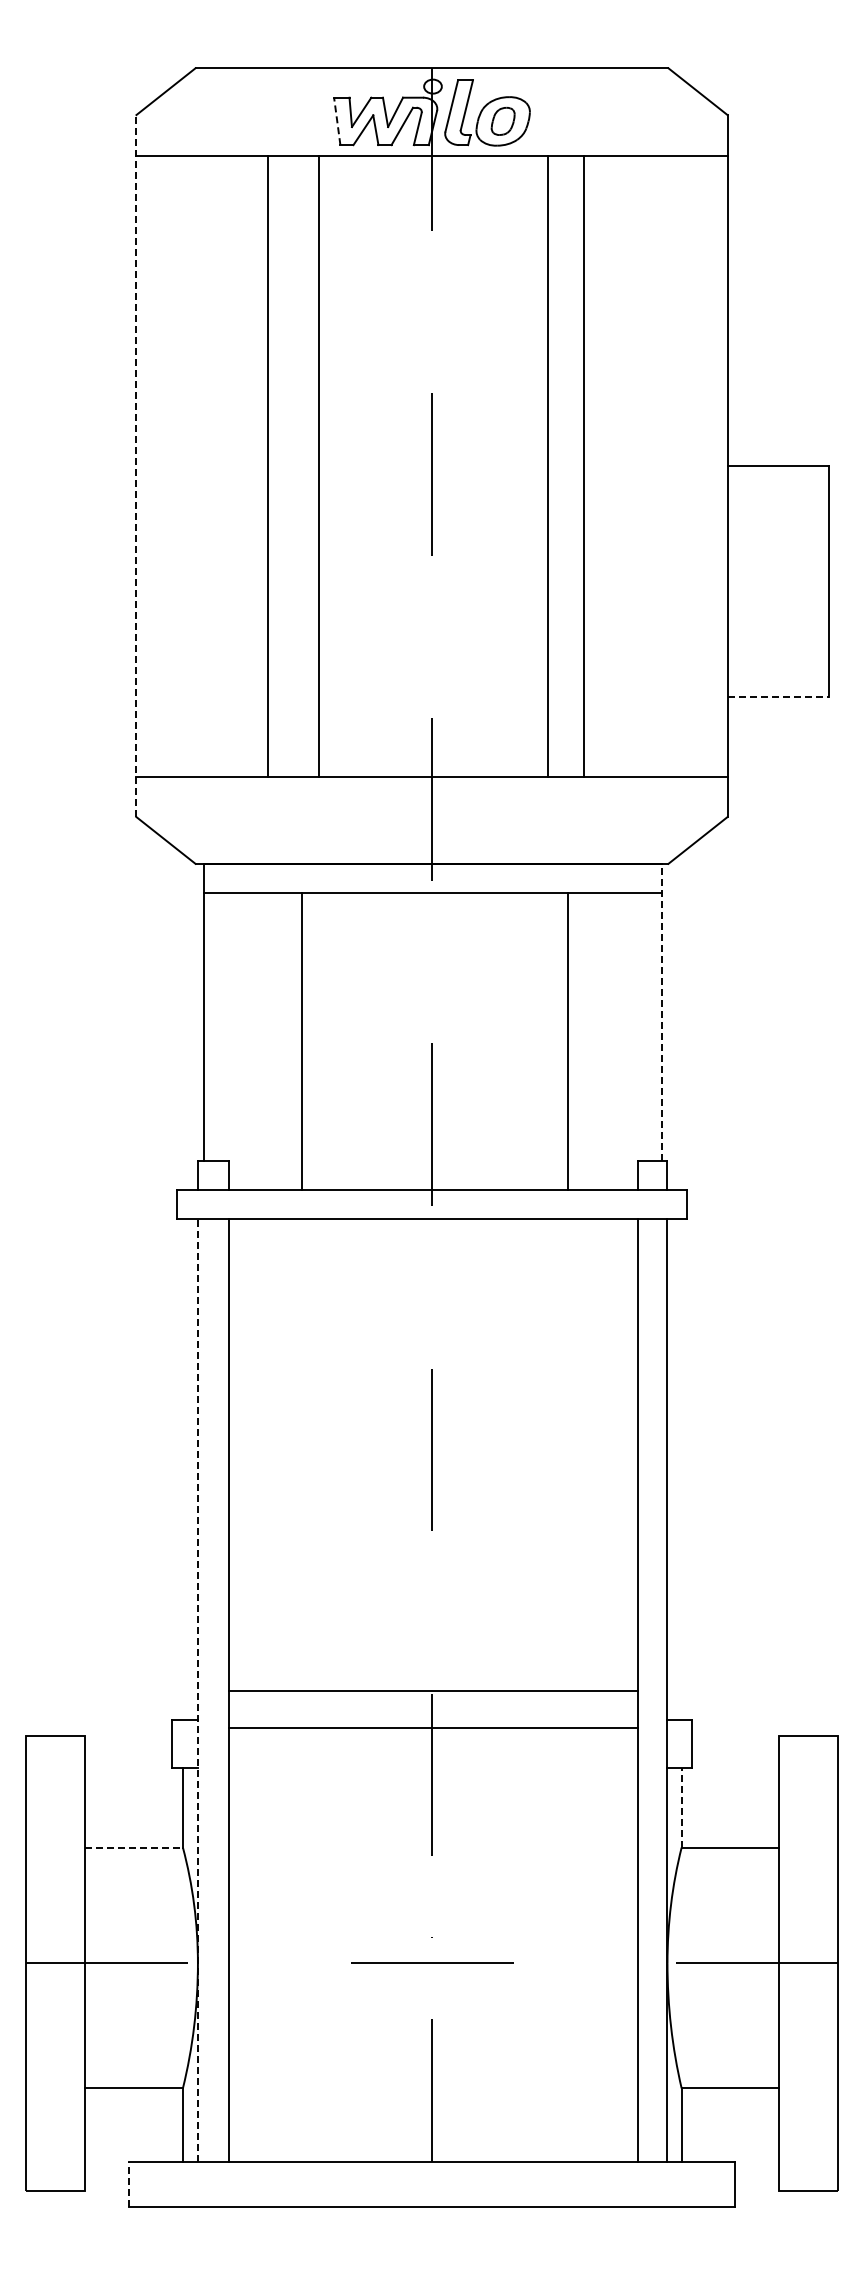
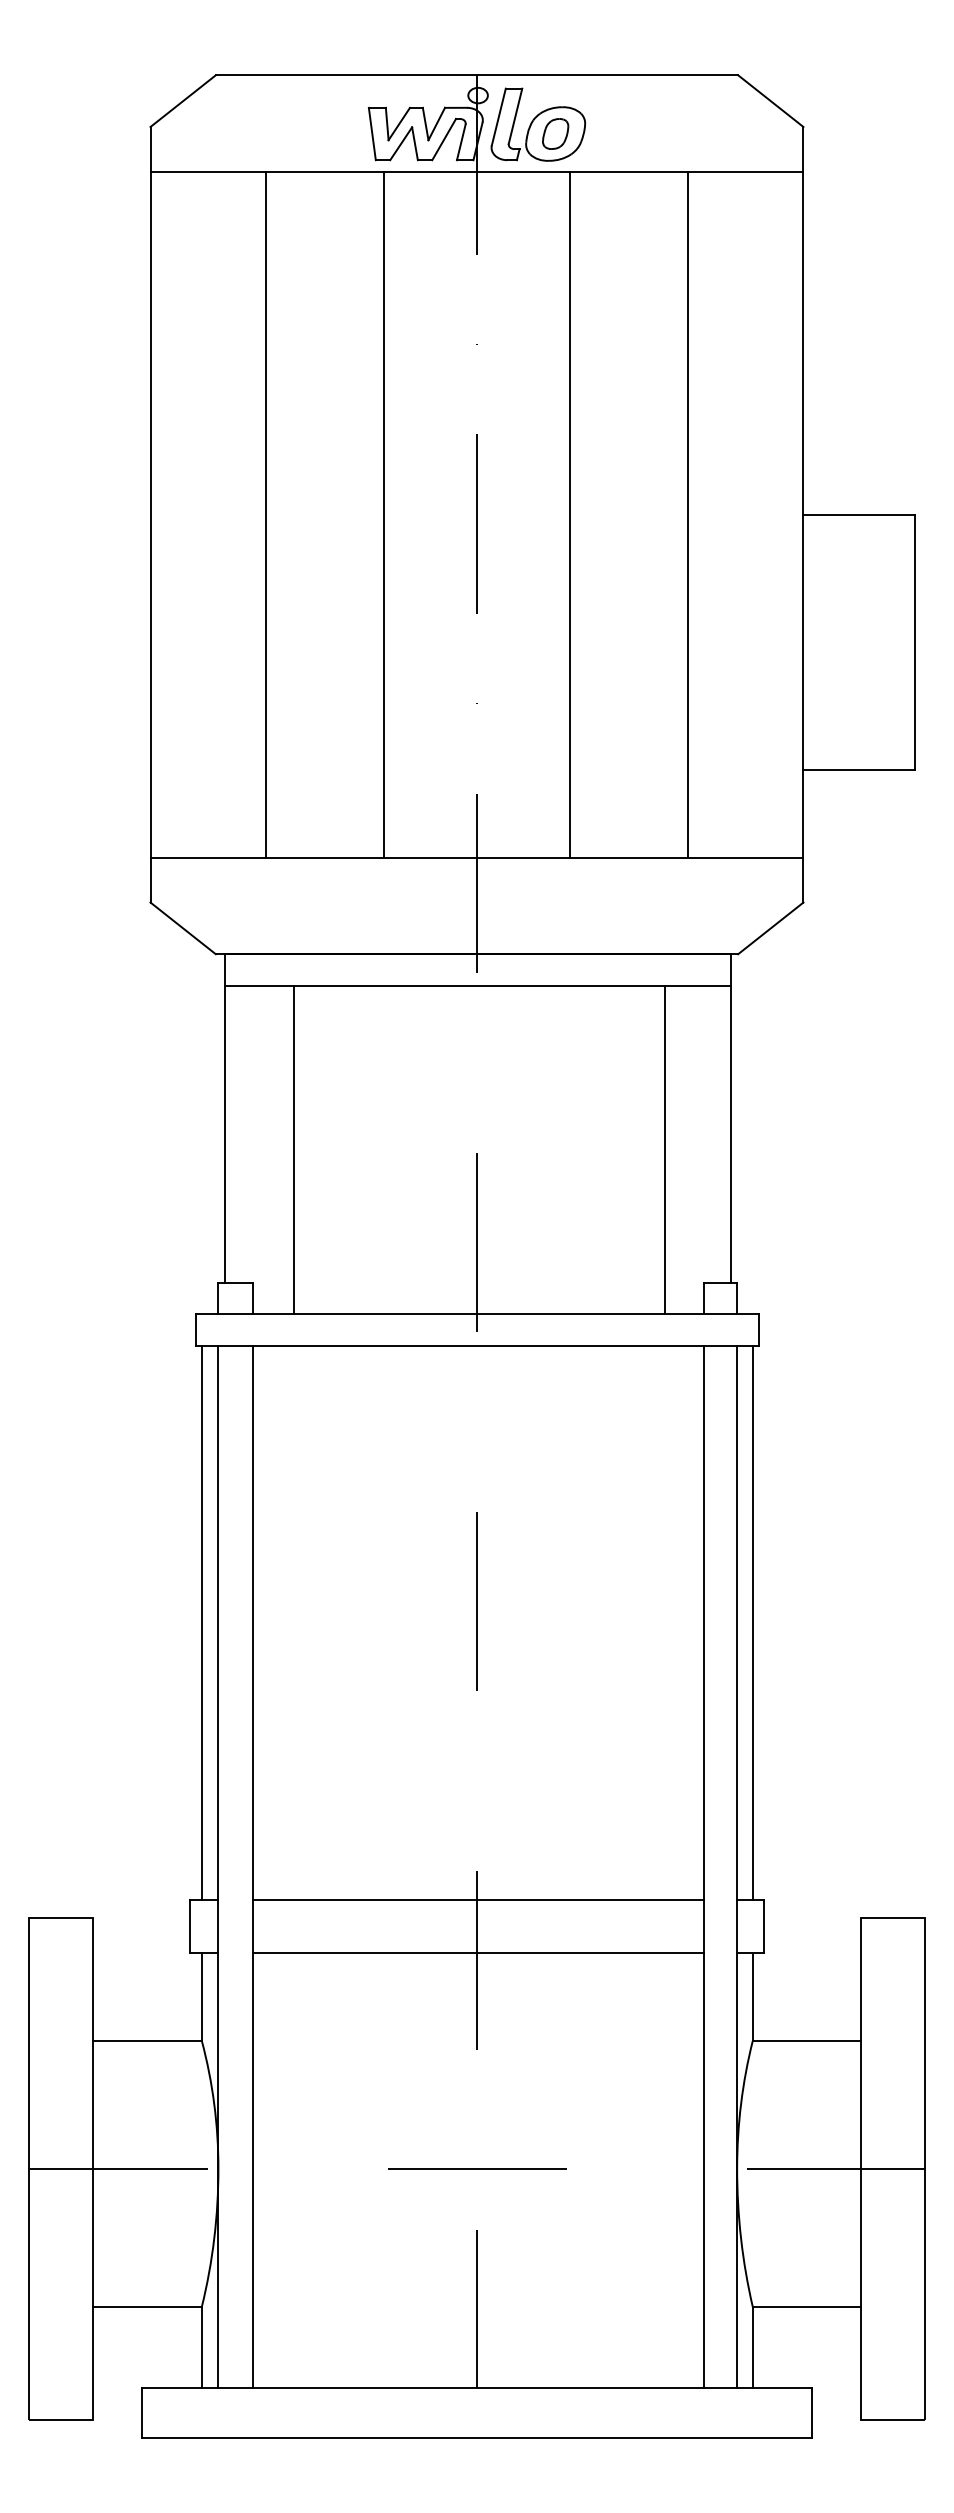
line: (337, 121) -> (372, 134), dashed -> solid
line: (136, 465) -> (150, 514), dashed -> solid
line: (268, 465) -> (266, 514), moved
line: (318, 465) -> (383, 514), moved
line: (548, 465) -> (570, 514), moved
line: (583, 465) -> (687, 514), moved
line: (778, 696) -> (859, 769), dashed -> solid
line: (661, 1012) -> (730, 1118), dashed -> solid
line: (301, 1040) -> (294, 1149), moved
line: (567, 1040) -> (665, 1149), moved
line: (182, 1468) -> (201, 1622), added
line: (681, 1468) -> (752, 1622), added
line: (197, 1690) -> (217, 1867), dashed -> solid
line: (433, 1690) -> (478, 1899), moved
line: (433, 1727) -> (478, 1952), moved
line: (681, 1807) -> (752, 1996), dashed -> solid
line: (134, 1847) -> (148, 2040), dashed -> solid
line: (129, 2183) -> (142, 2412), dashed -> solid

